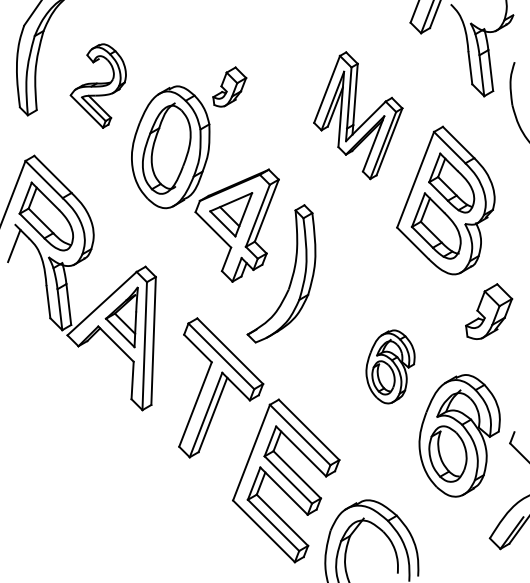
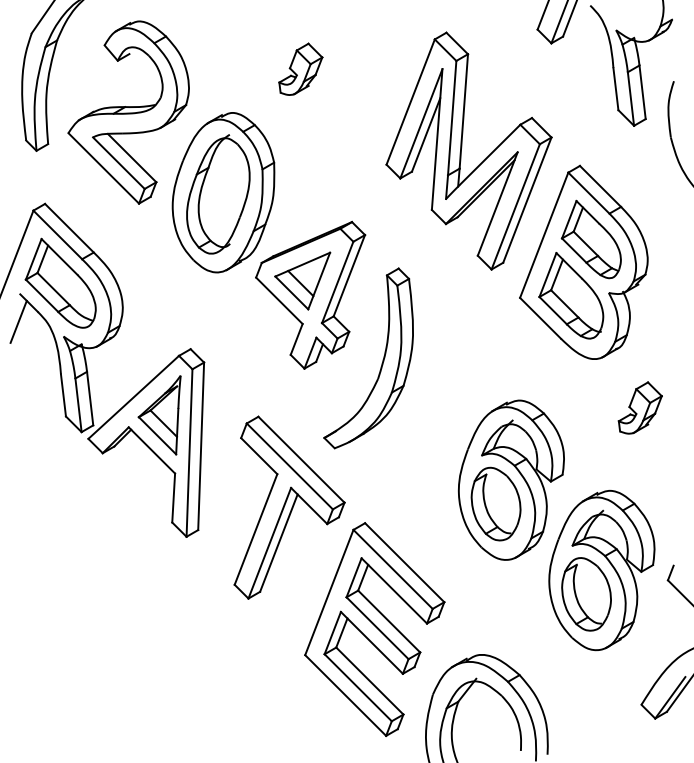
part: (98, 85) -> (129, 111), size x1.67
part: (229, 86) -> (300, 68), moved
part: (358, 115) -> (469, 151), size x1.43
part: (488, 311) -> (639, 407), size x0.71
part: (390, 366) -> (511, 479), size x1.67

